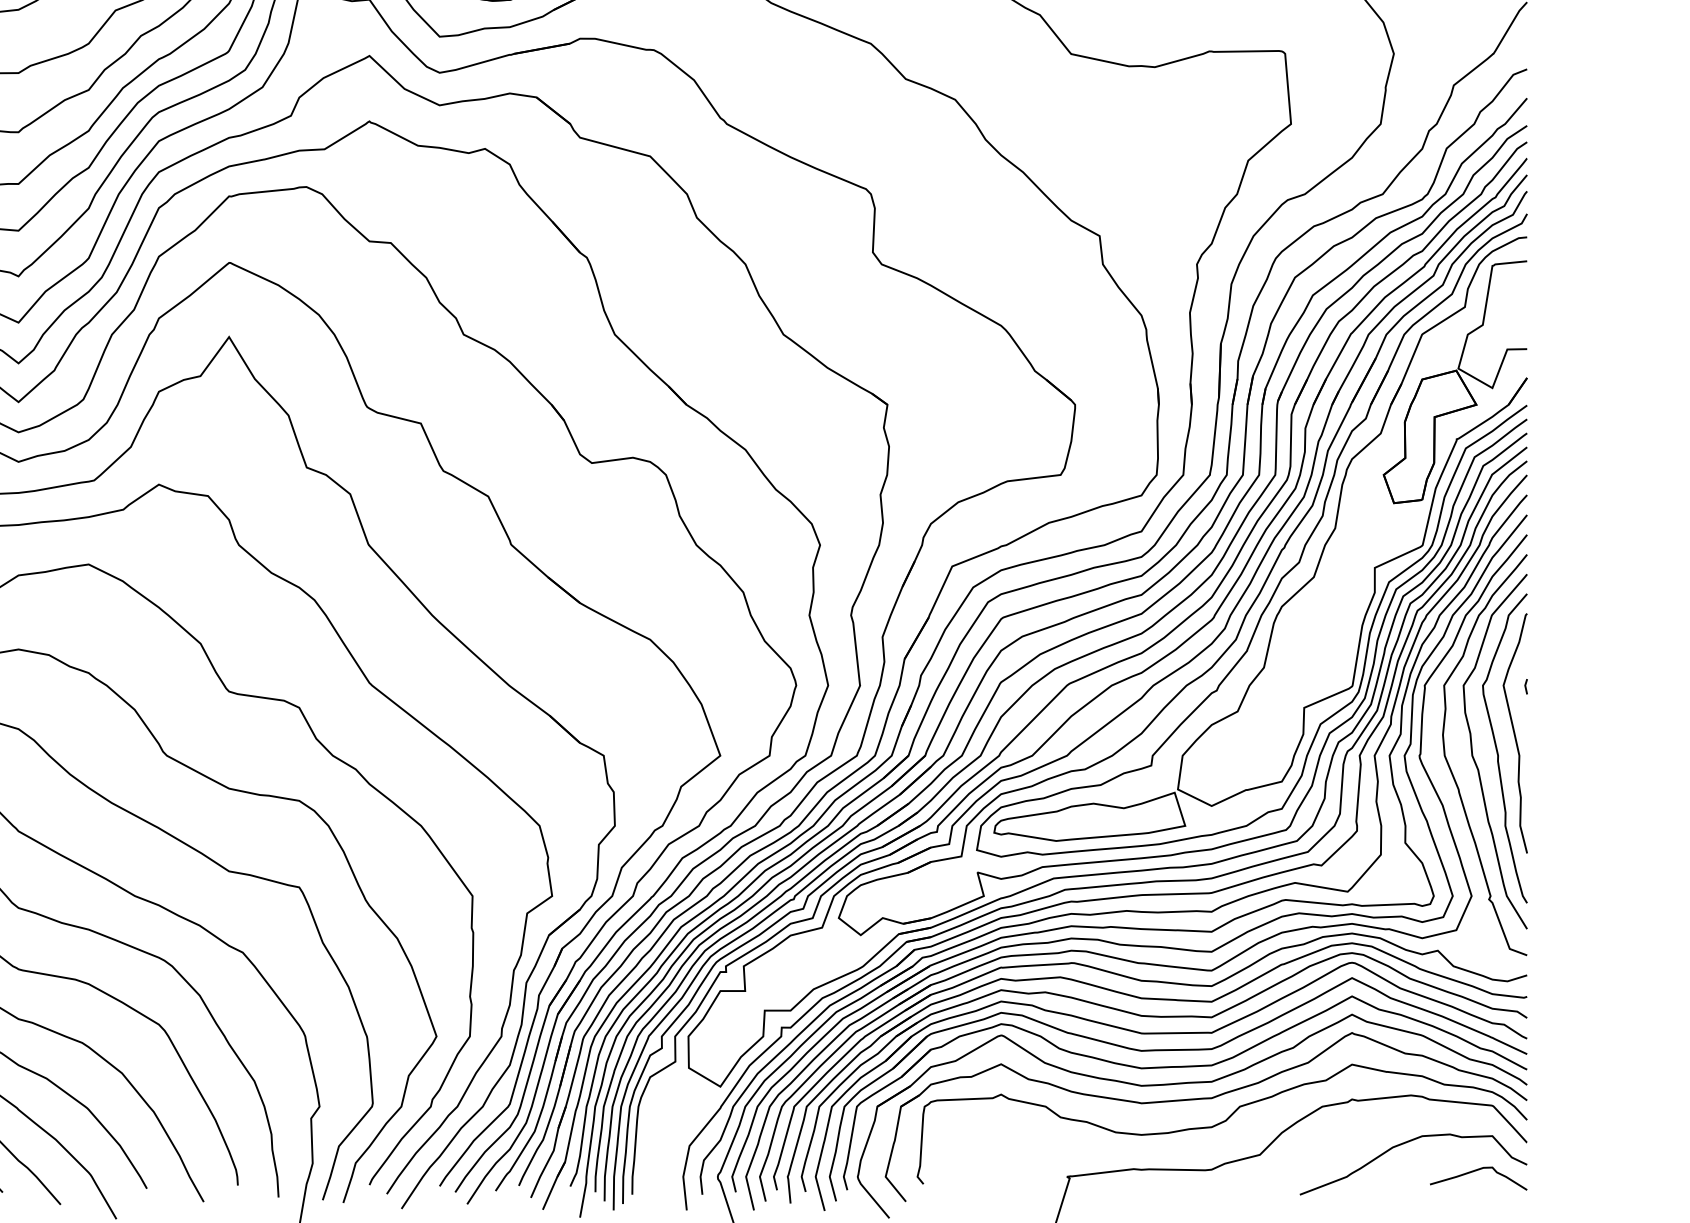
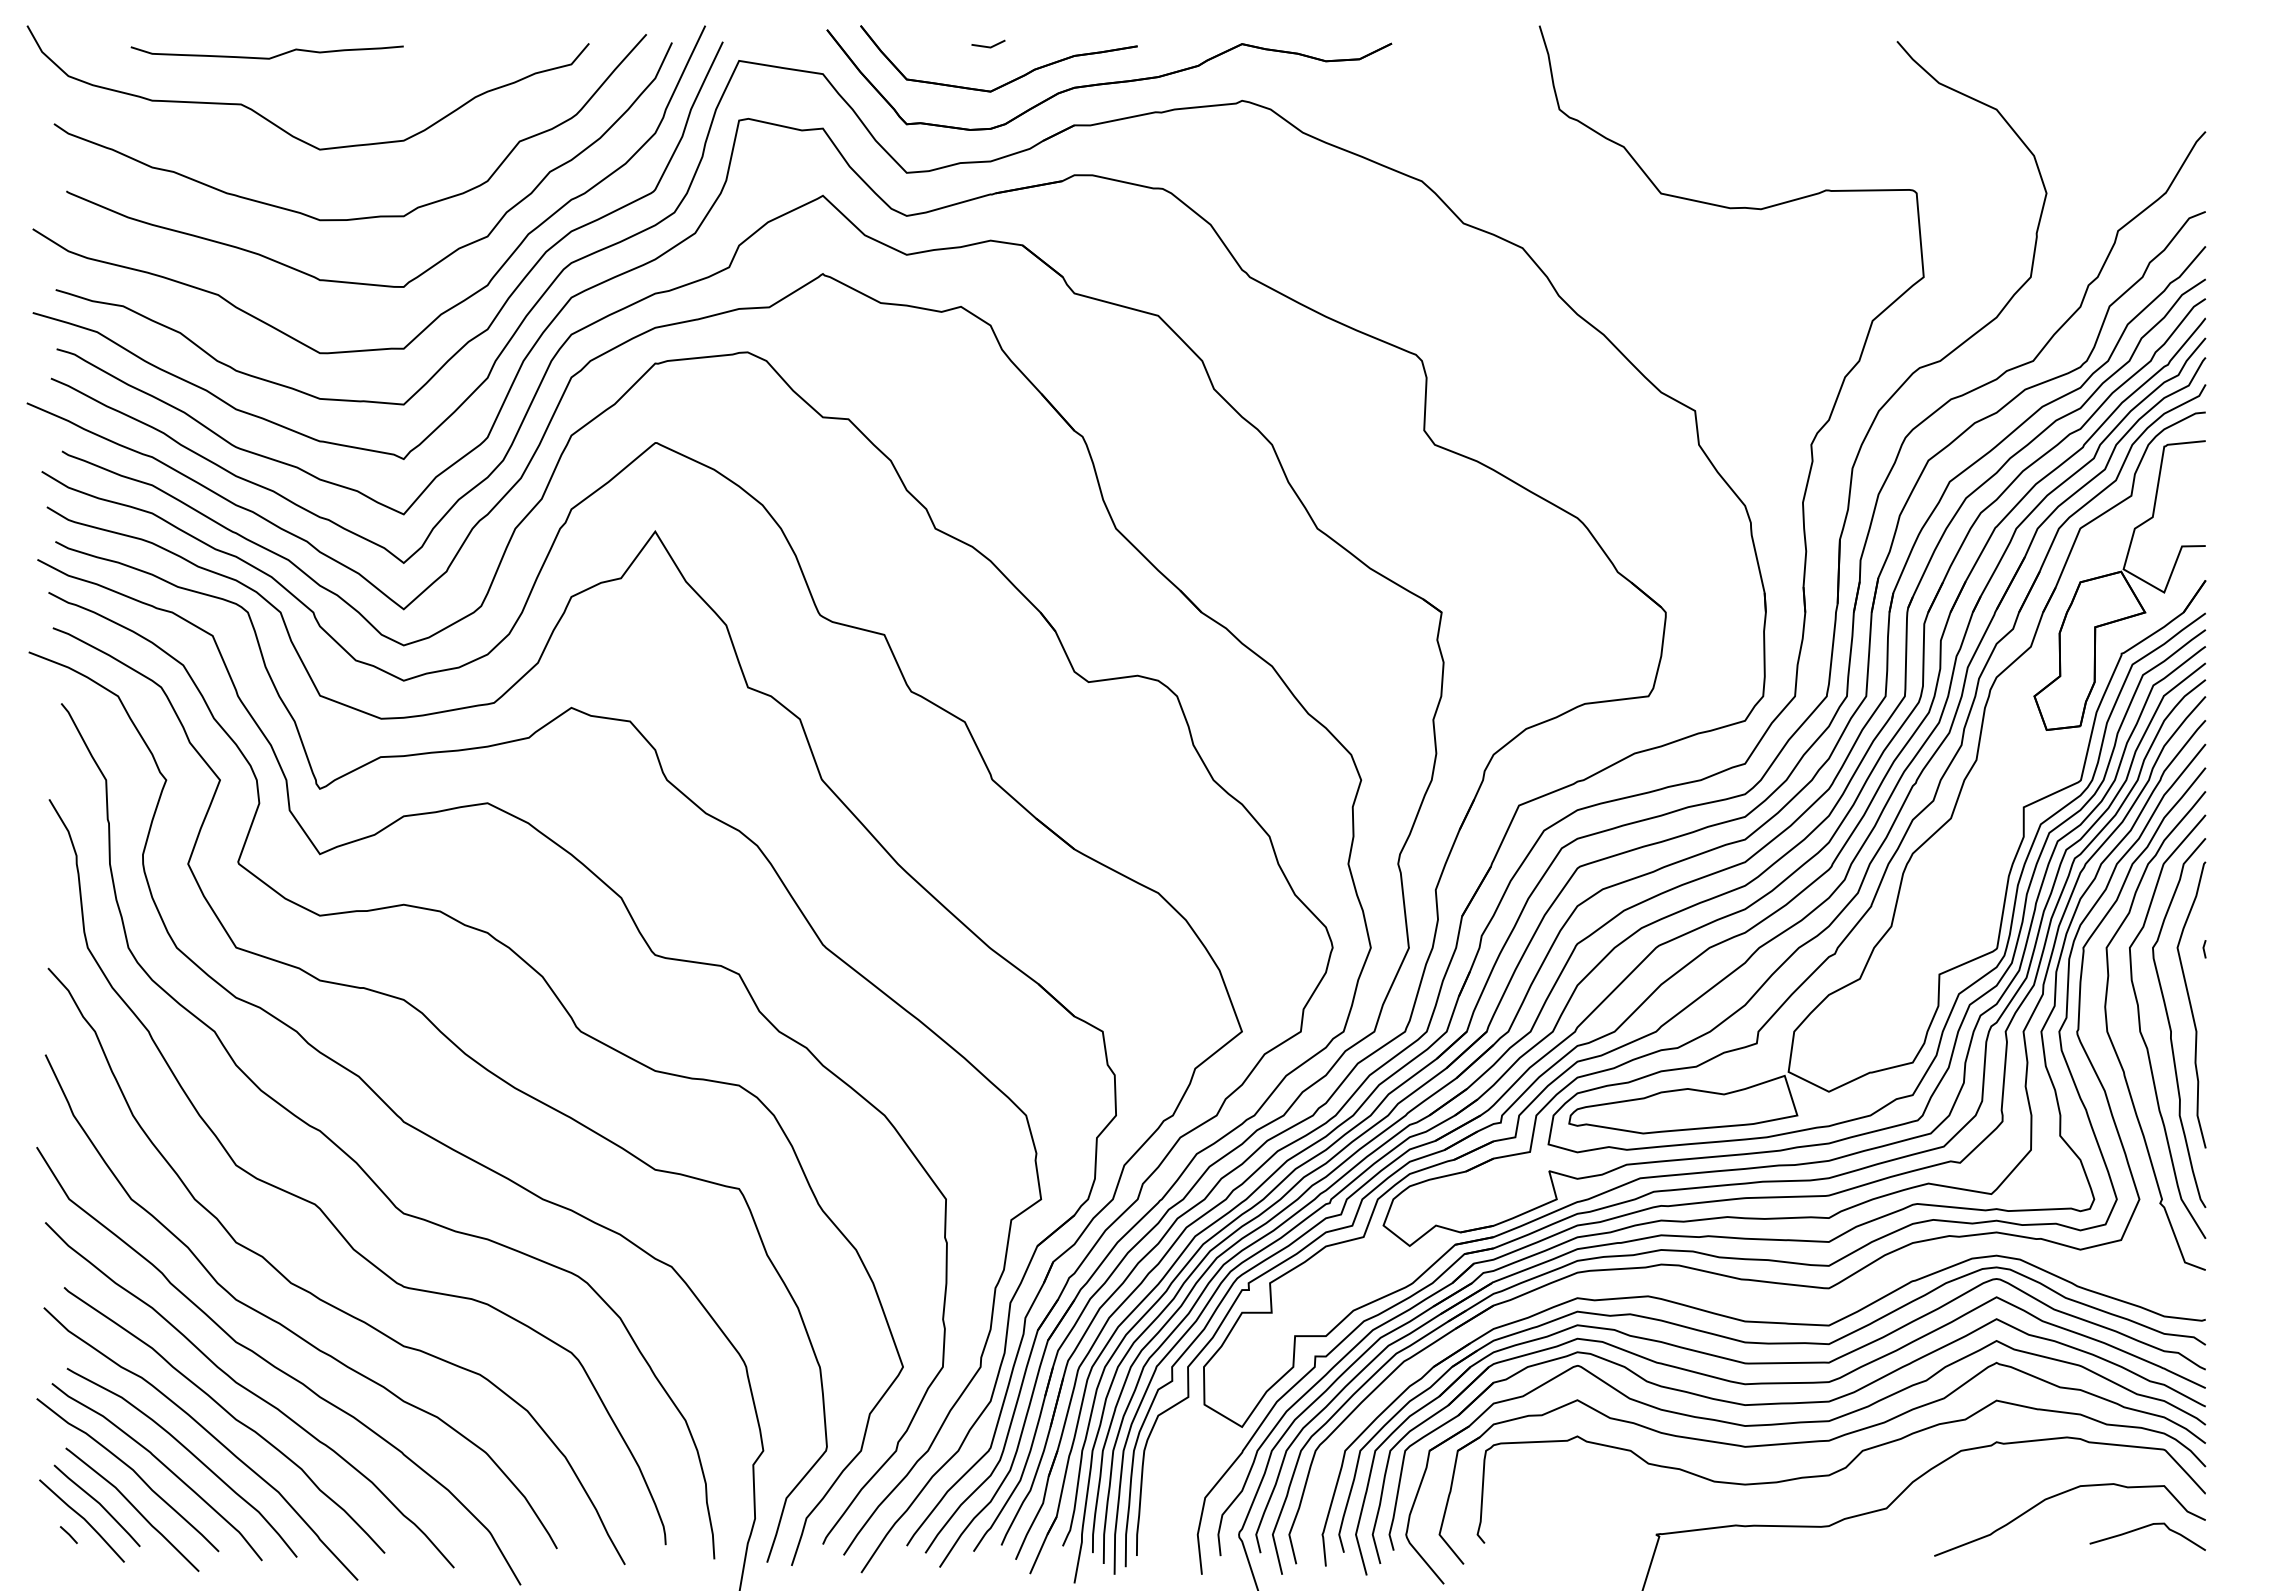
part: (1152, 982) -> (1758, 1302), removed

